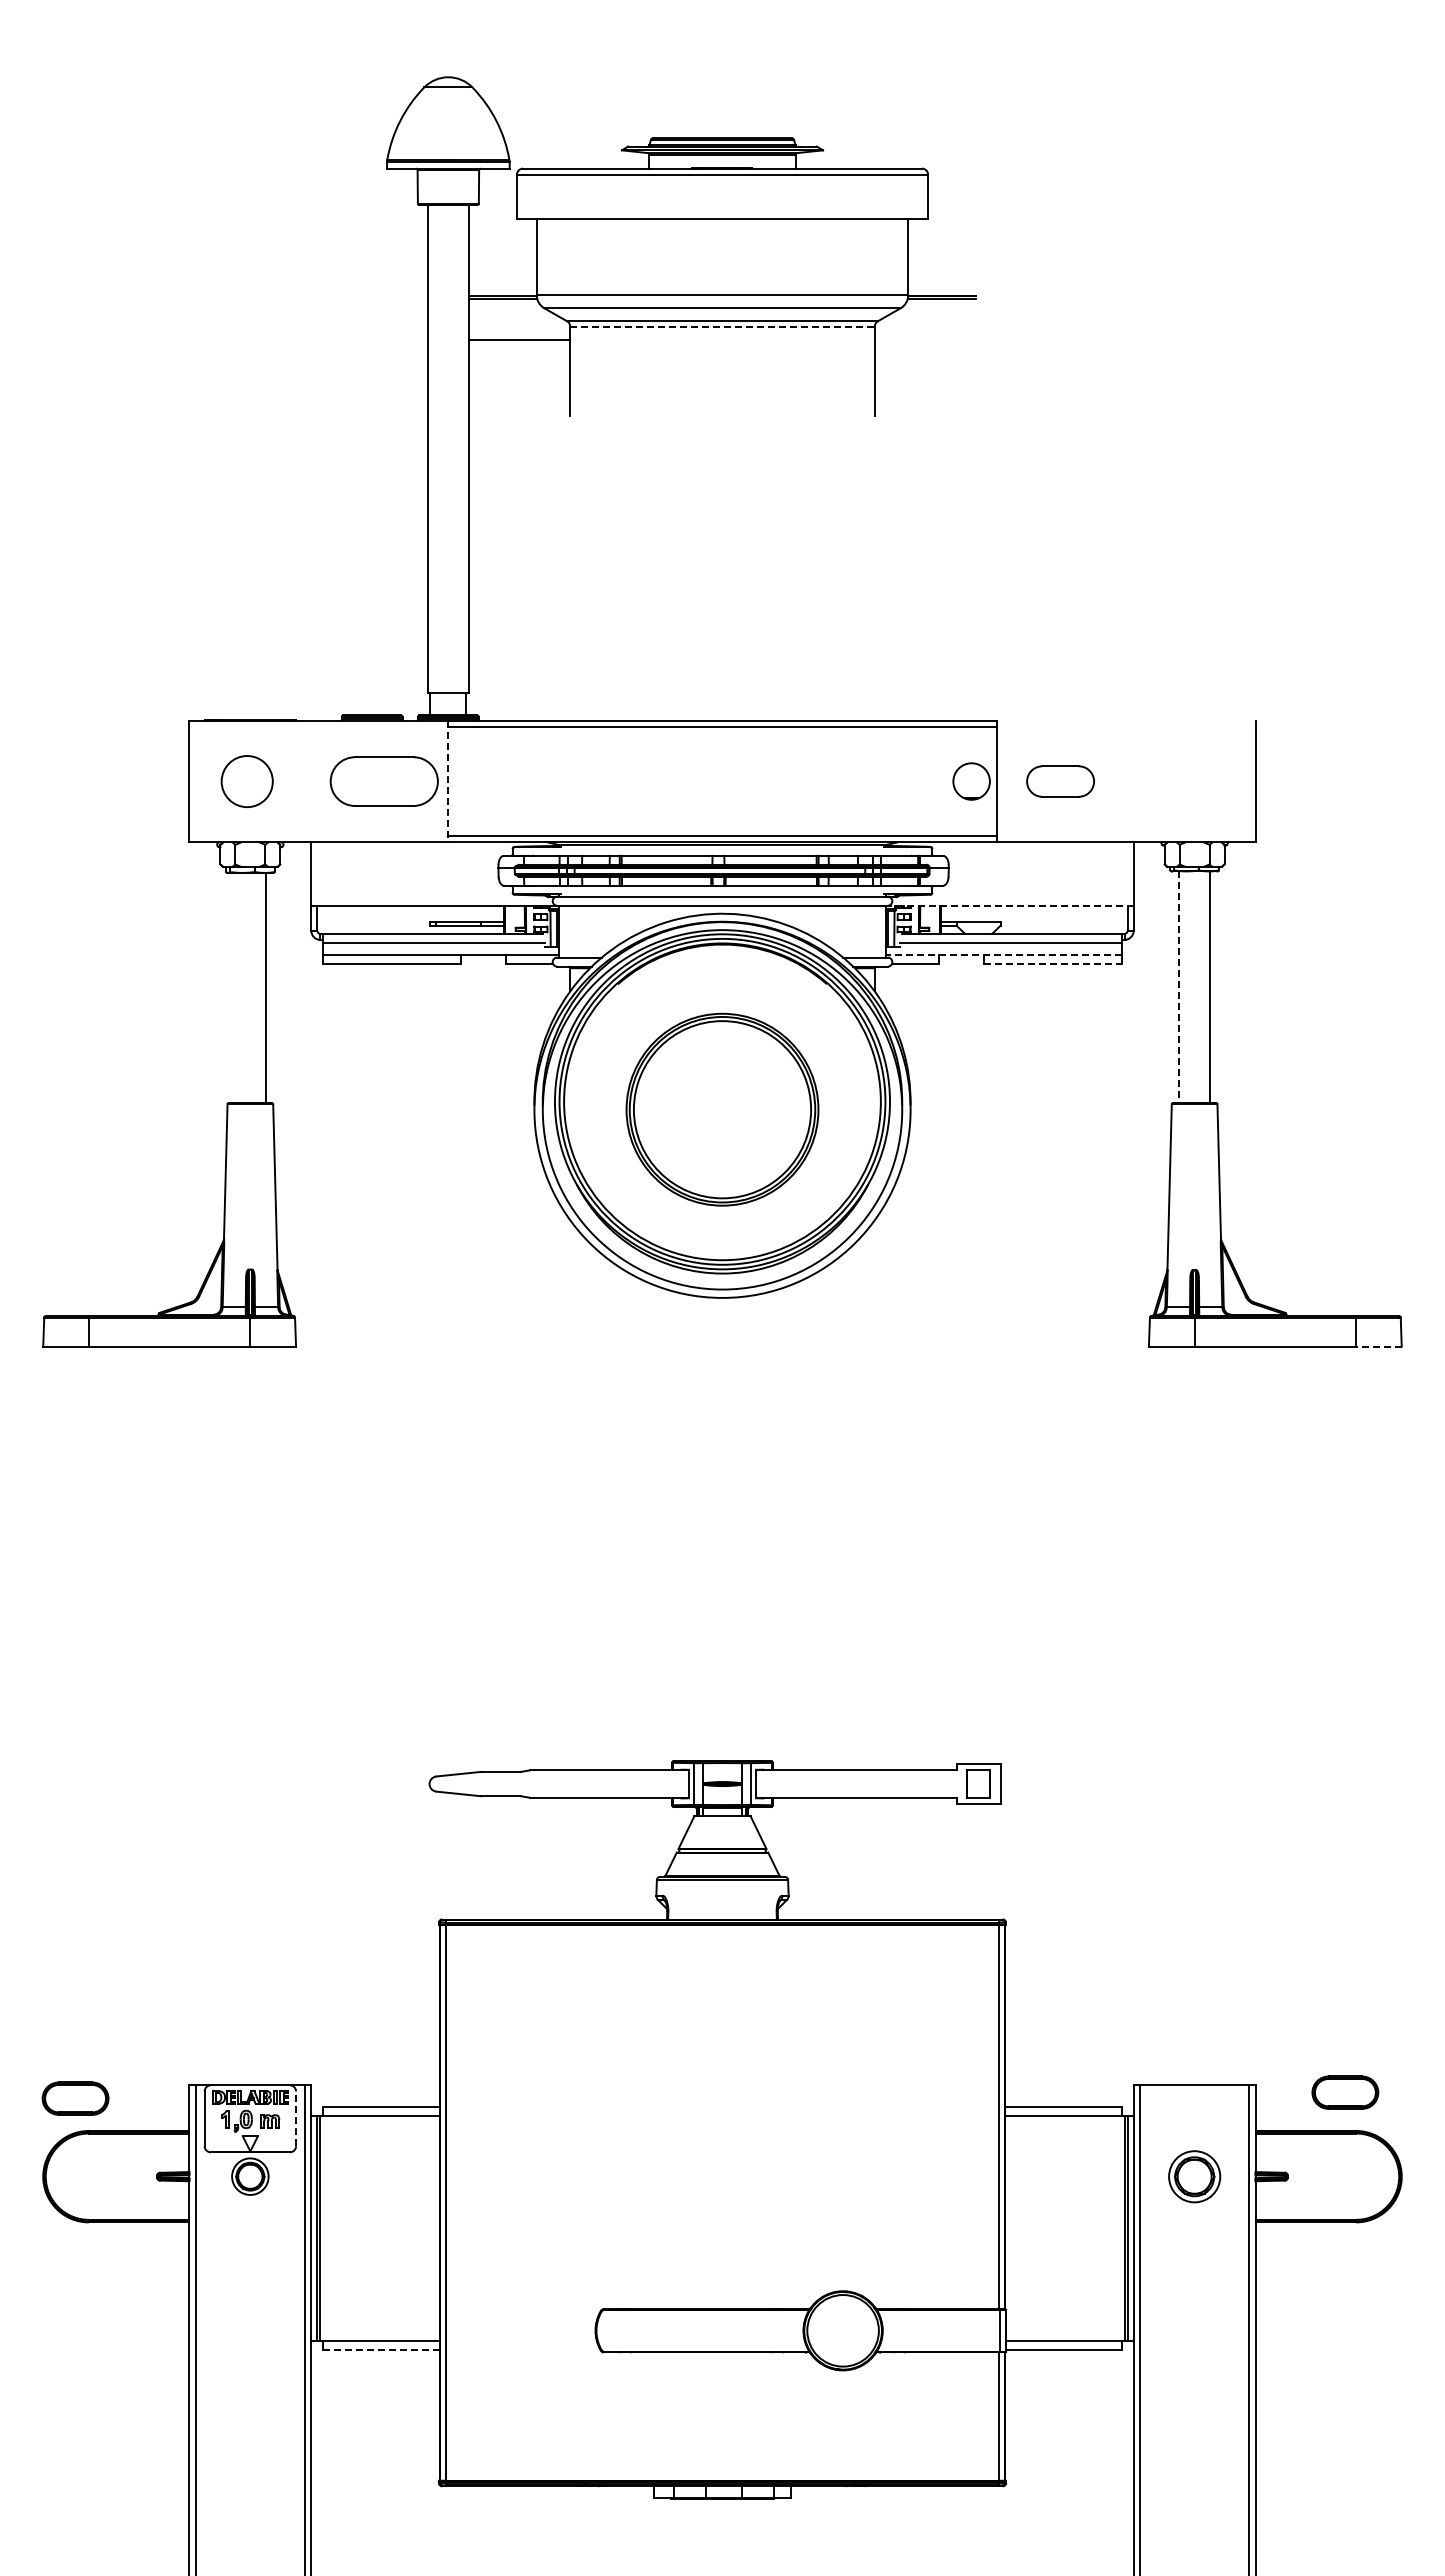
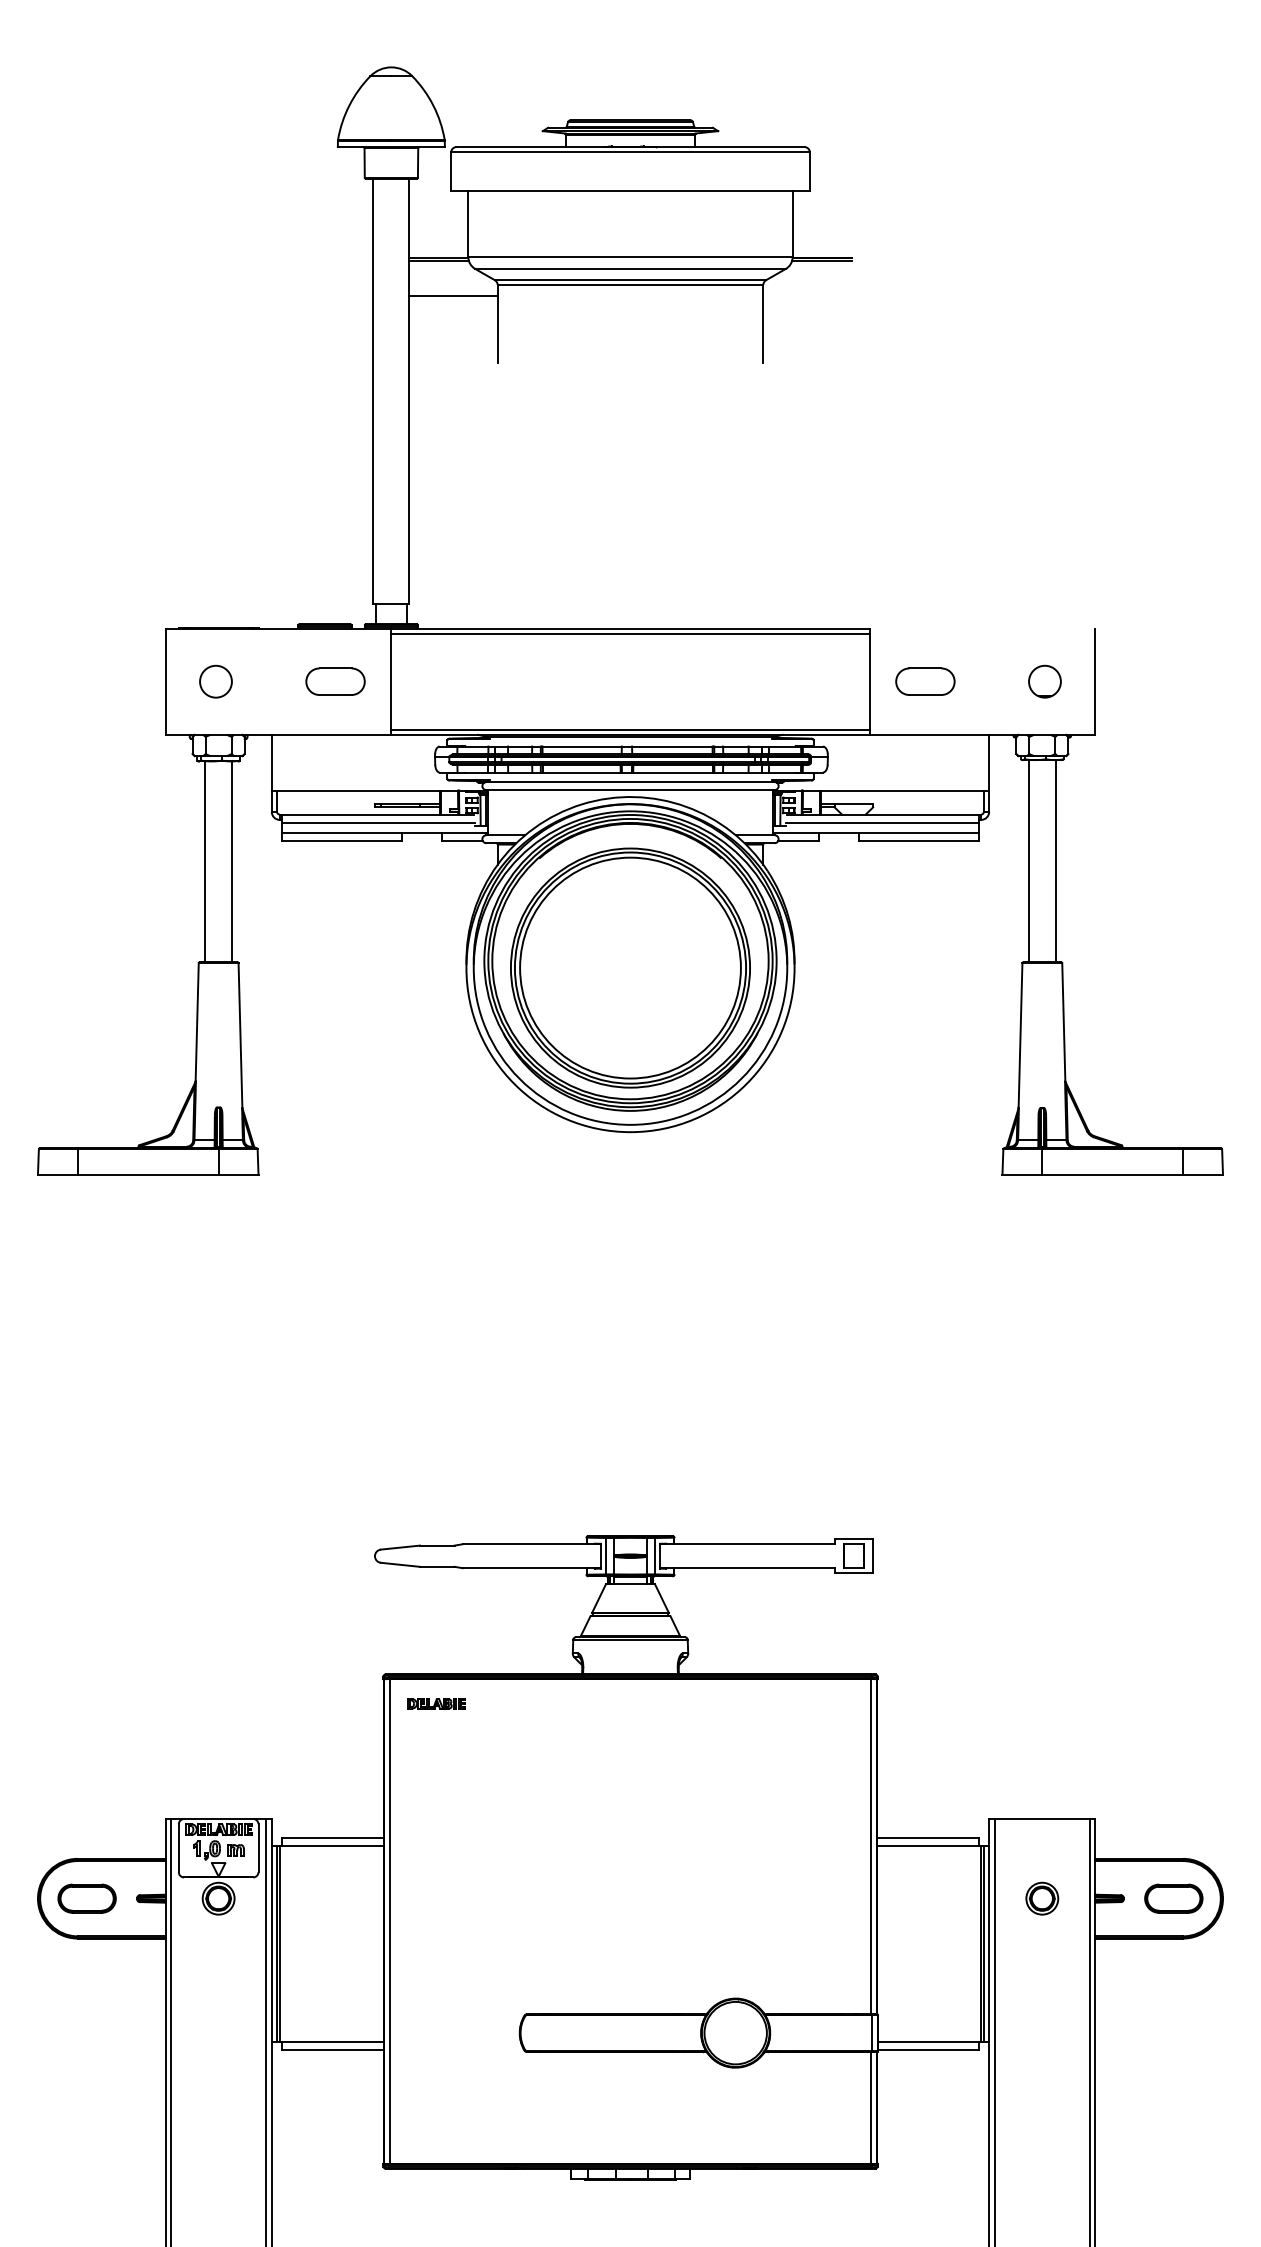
line: (723, 326) -> (631, 284), dashed -> solid
circle: (247, 781) -> (216, 681), size x0.71
part: (384, 781) -> (335, 681), size x0.62
line: (448, 781) -> (391, 681), dashed -> solid
circle: (971, 781) -> (1044, 681), moved
line: (1009, 906) -> (880, 790), dashed -> solid
line: (1003, 955) -> (875, 833), dashed -> solid
line: (1052, 964) -> (918, 841), dashed -> solid
line: (235, 987) -> (205, 861), added
line: (1179, 987) -> (1029, 861), dashed -> solid
part: (722, 1109) -> (630, 967), size x1.43
line: (1378, 1346) -> (1202, 1174), dashed -> solid
part: (499, 1953) -> (435, 1704), added
part: (1345, 2092) -> (1173, 1898), moved
part: (75, 2098) -> (87, 1898), moved
line: (296, 2118) -> (258, 1847), dashed -> solid
part: (1194, 2176) -> (1042, 1898), size x0.71
line: (381, 2350) -> (333, 2050), dashed -> solid

